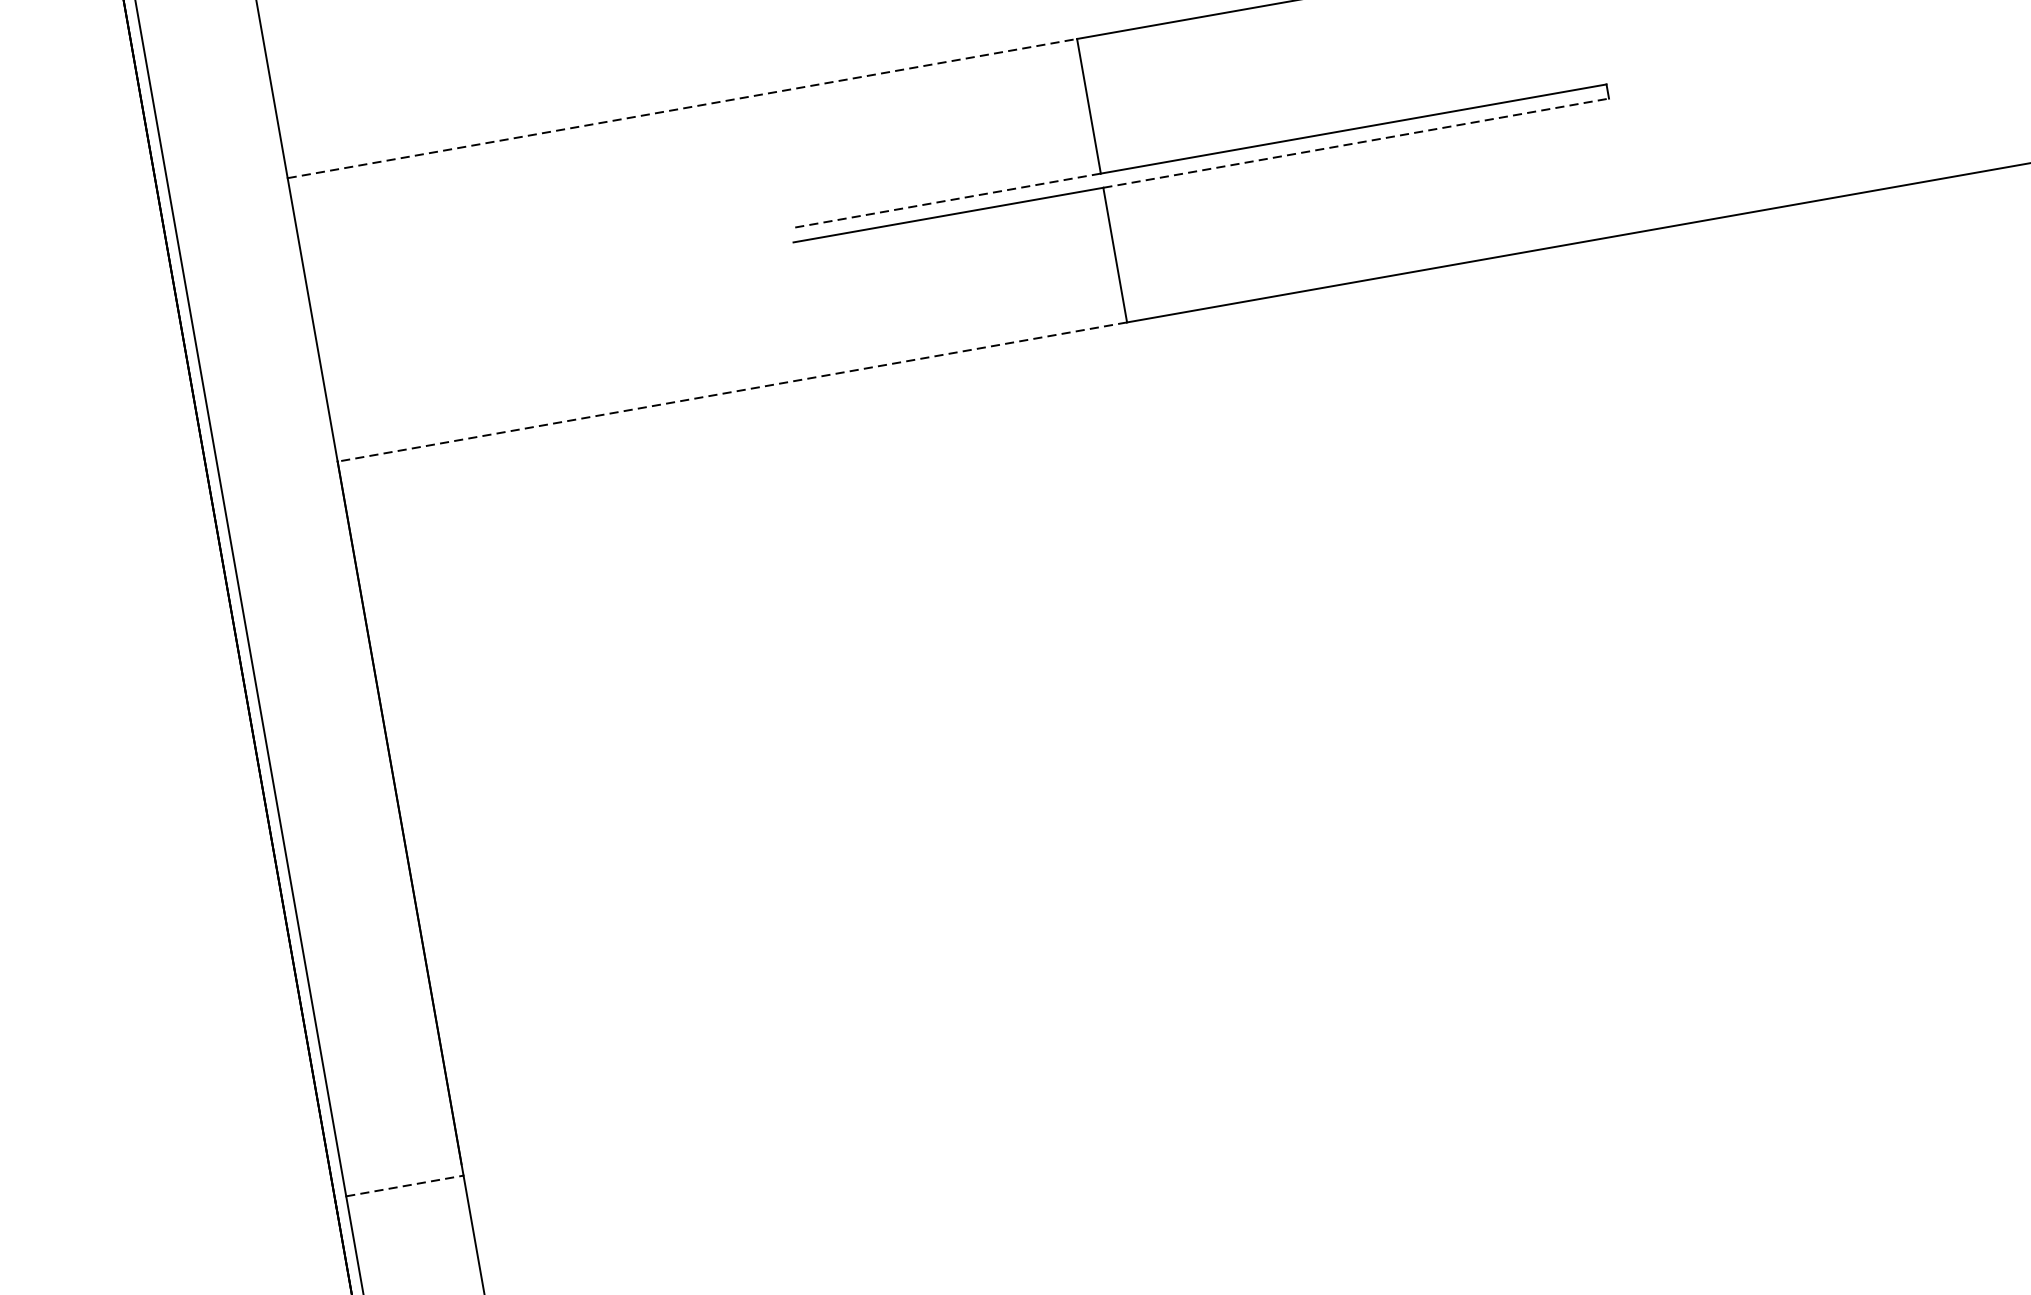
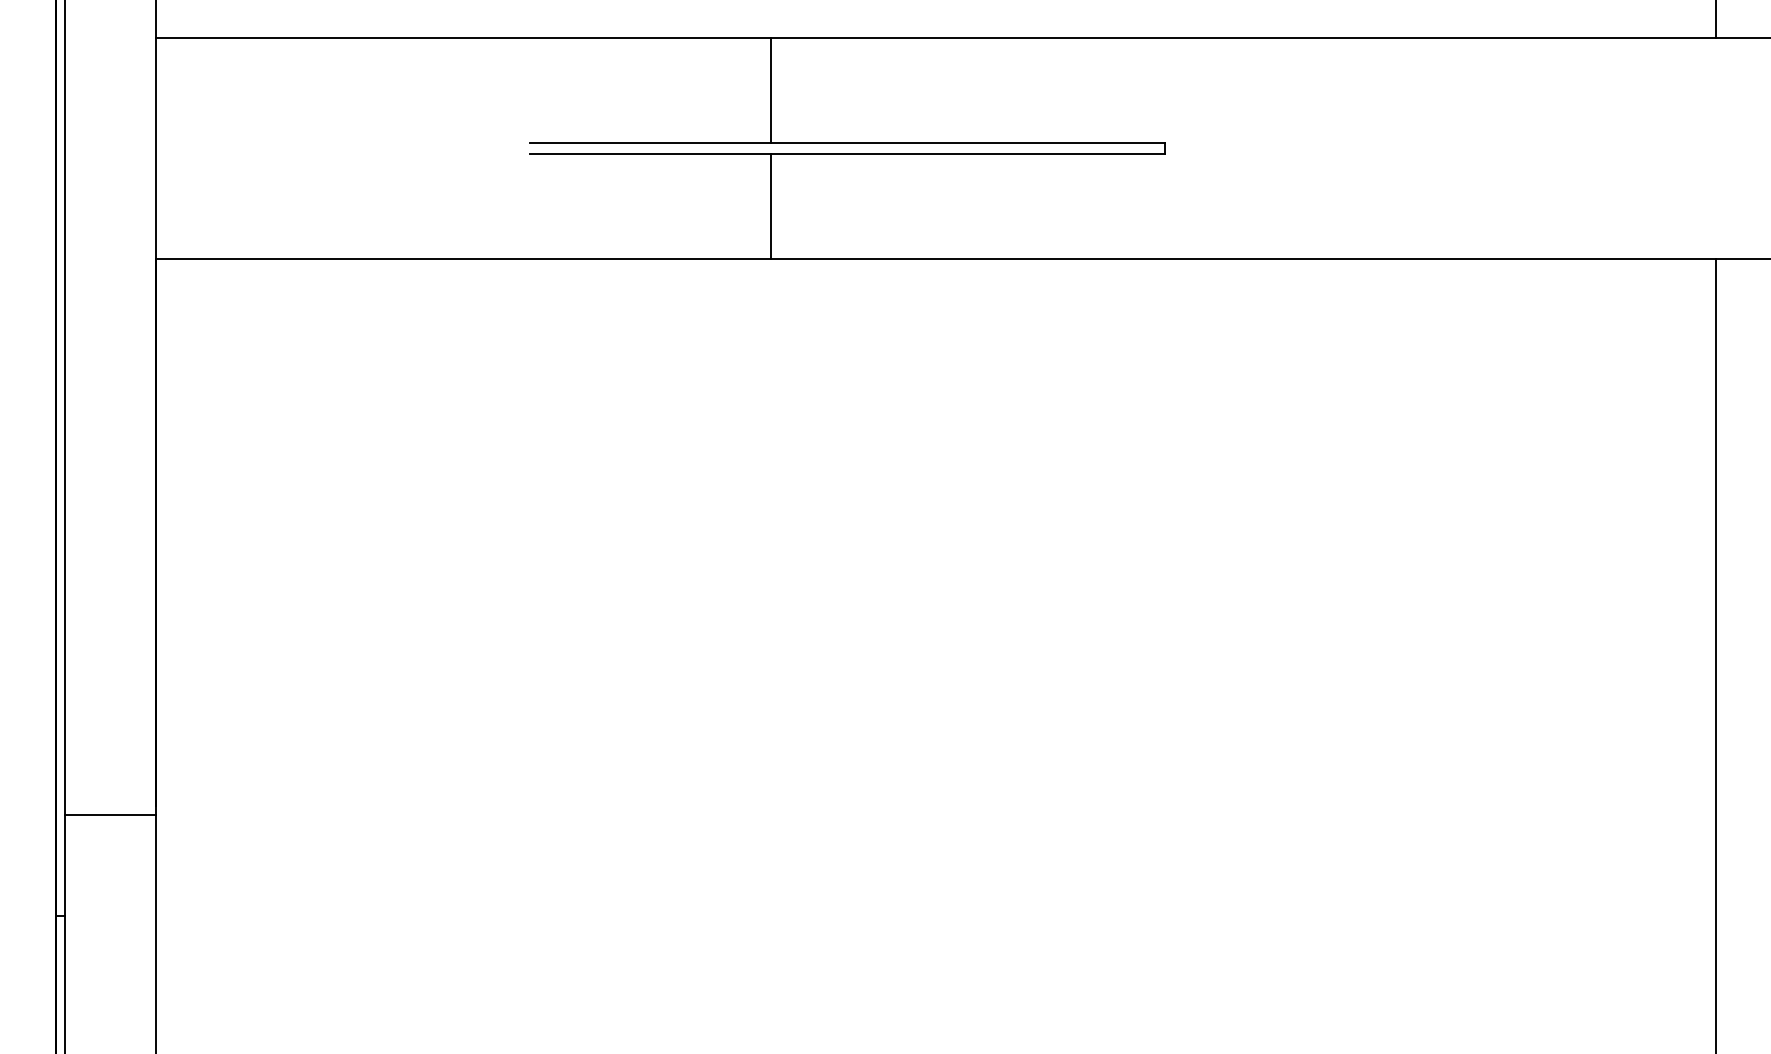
line: (683, 108) -> (464, 38), dashed -> solid
line: (1355, 143) -> (967, 154), dashed -> solid
line: (946, 201) -> (650, 143), dashed -> solid
line: (732, 392) -> (463, 259), dashed -> solid
line: (404, 1186) -> (110, 815), dashed -> solid

